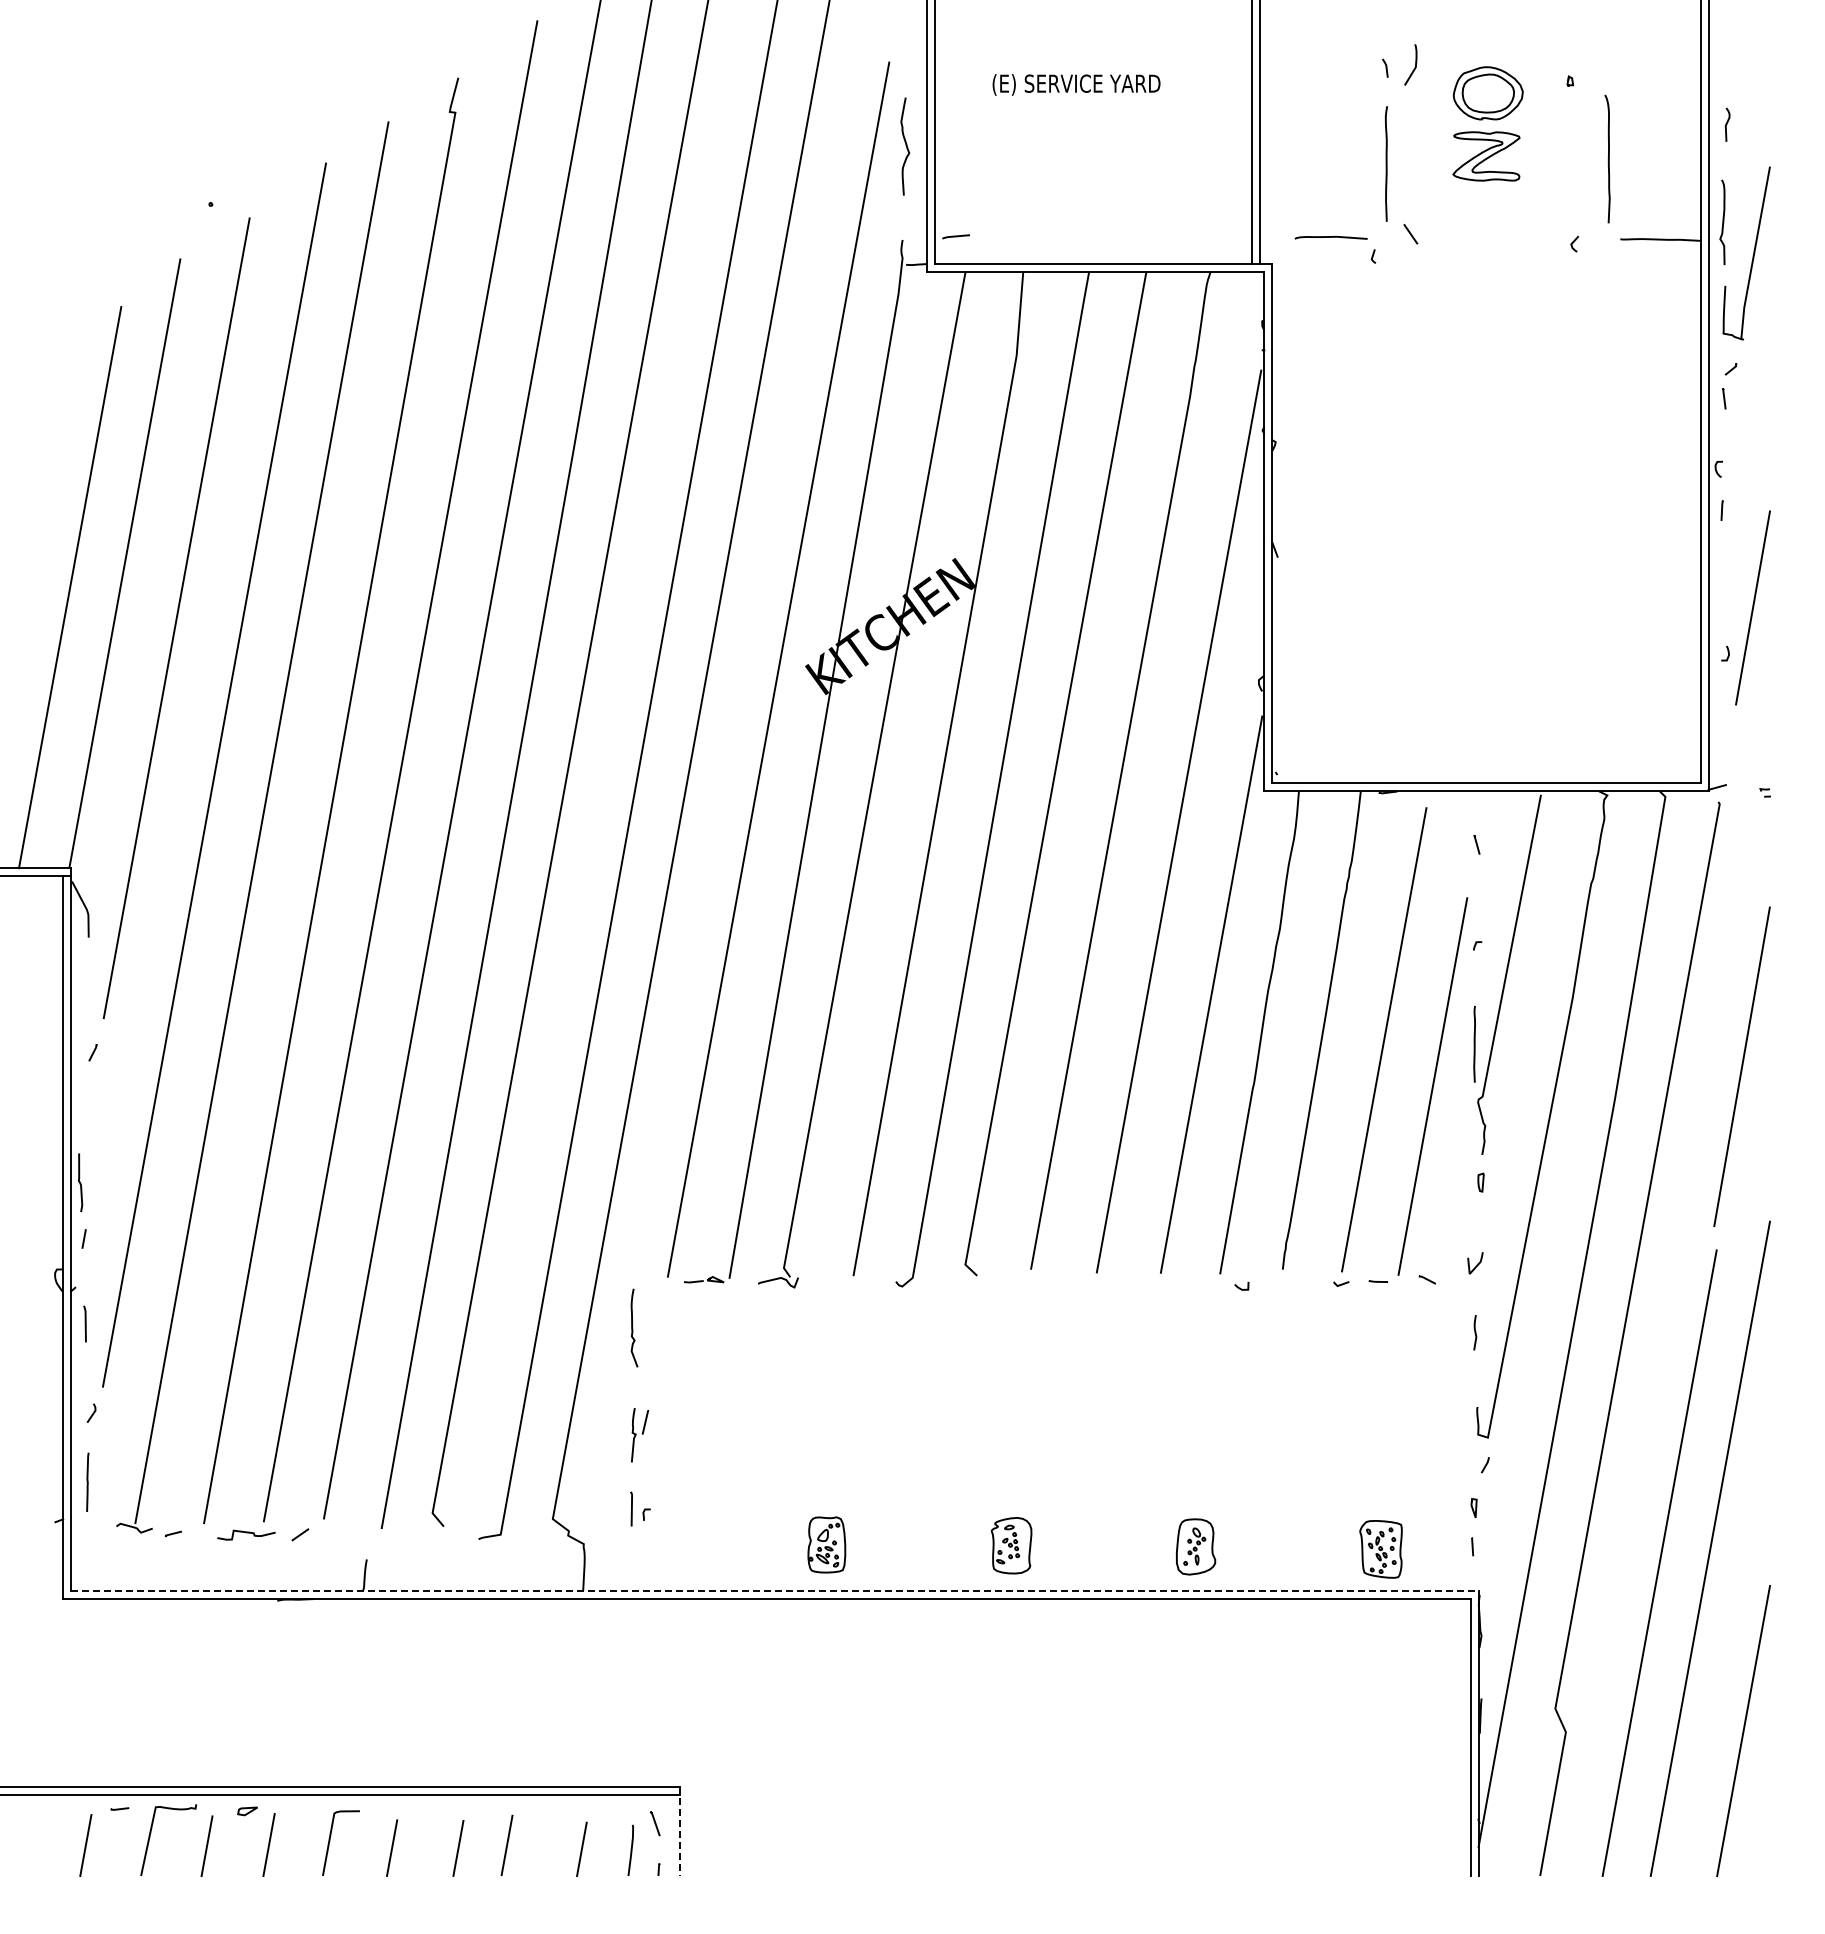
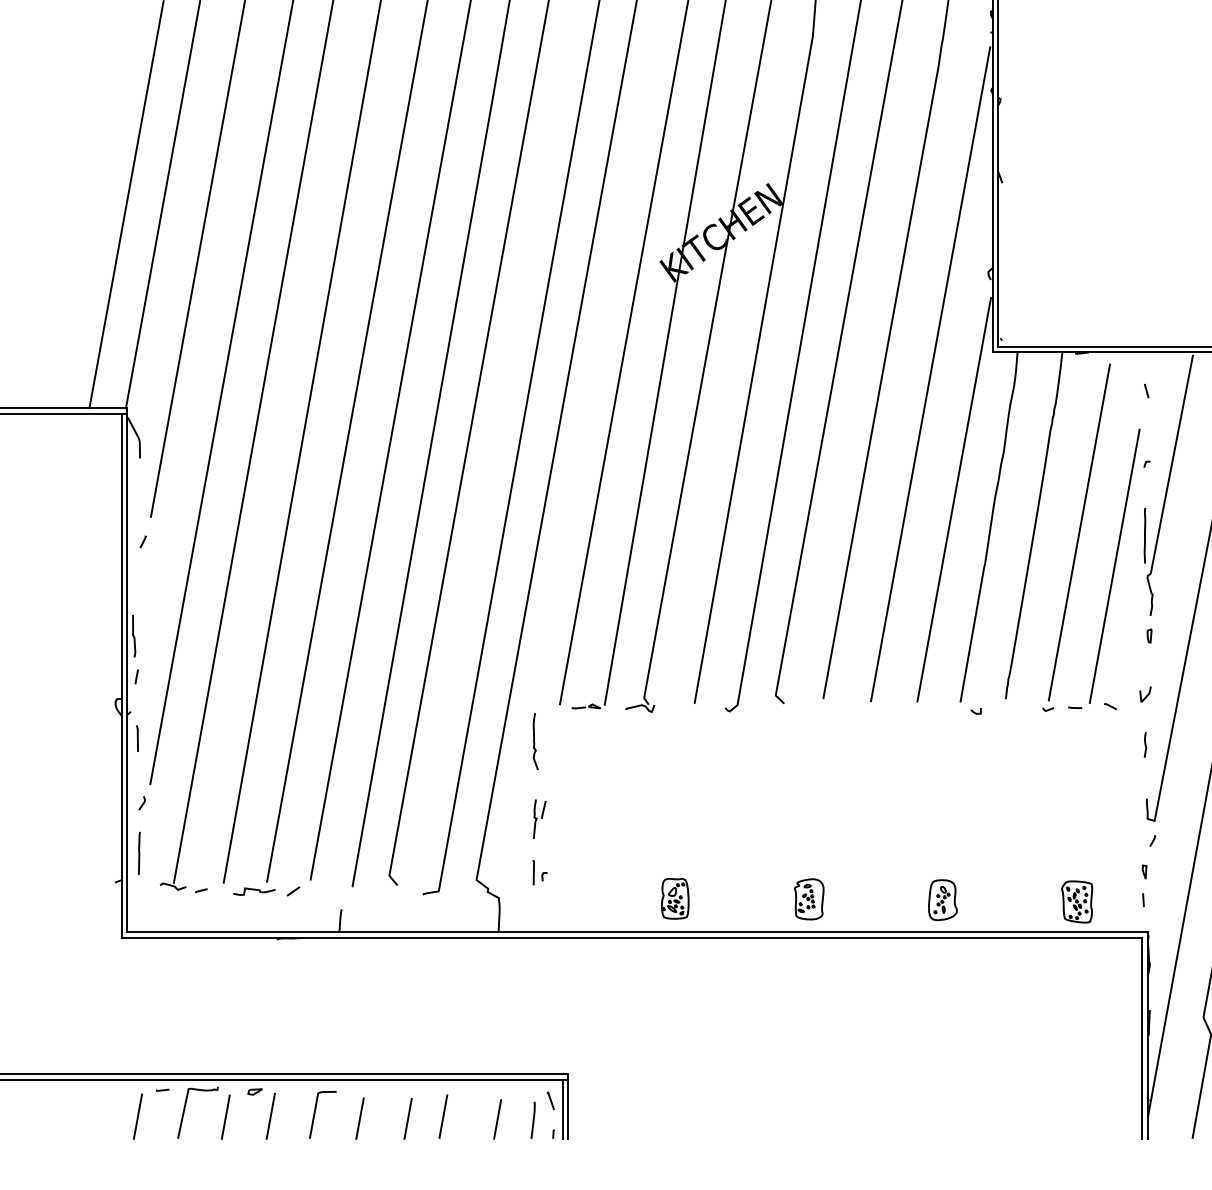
line: (774, 1591) -> (637, 932), dashed -> solid
line: (679, 1831) -> (568, 1106), dashed -> solid
line: (671, 1834) -> (562, 1108), added

